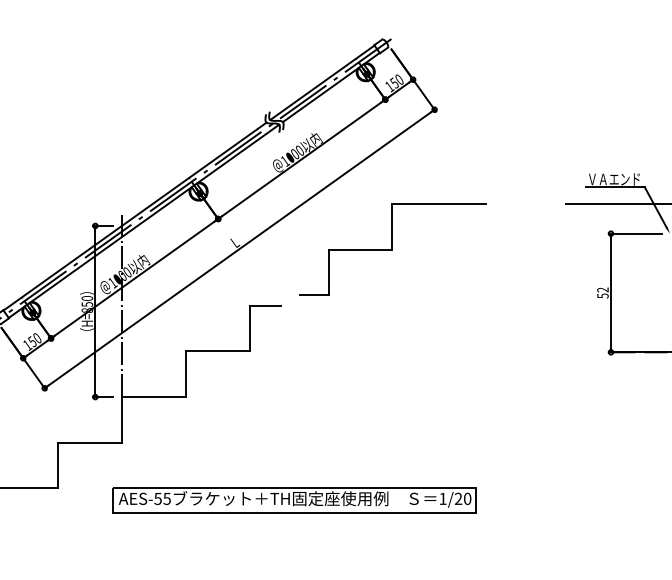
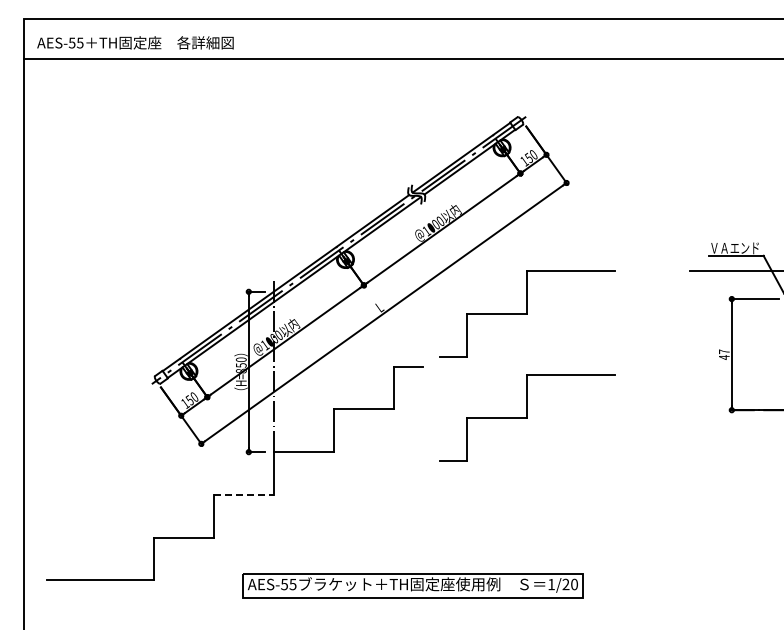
text: (602, 292) -> (723, 354), 52 -> 47
part: (392, 360) -> (527, 417), added
line: (89, 442) -> (243, 494), solid -> dashed
part: (294, 499) -> (412, 585), moved

